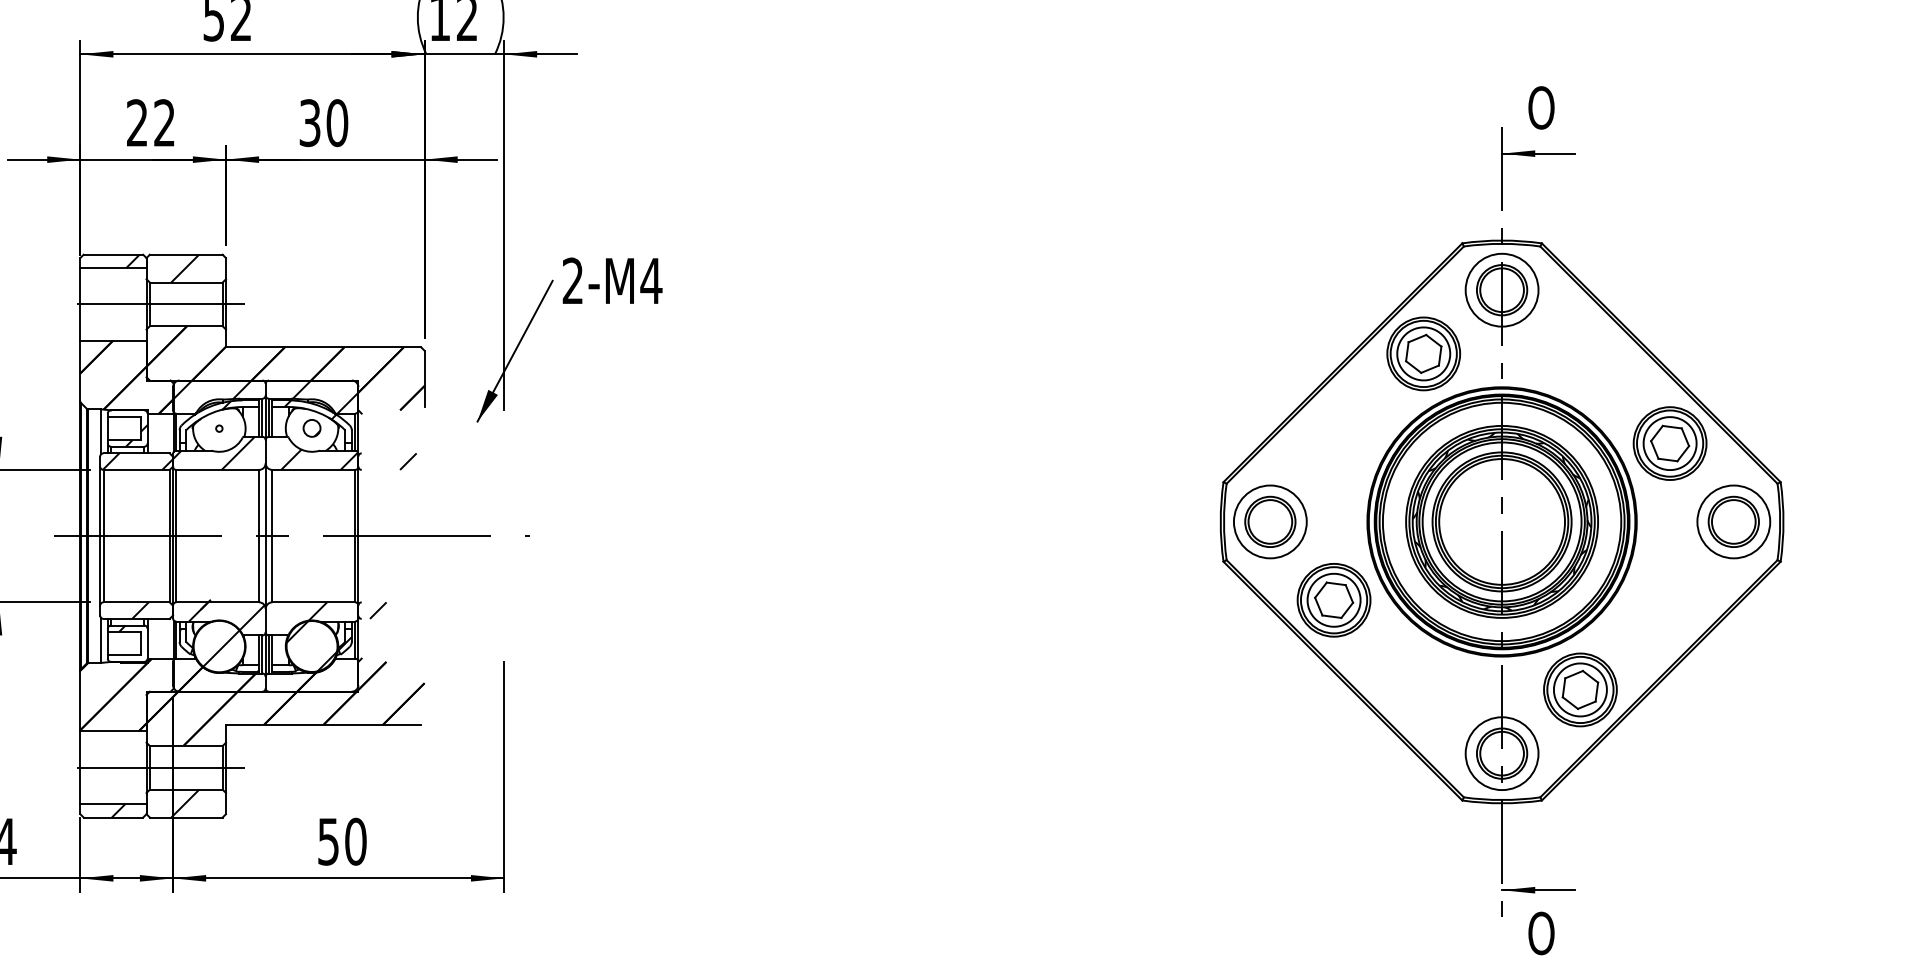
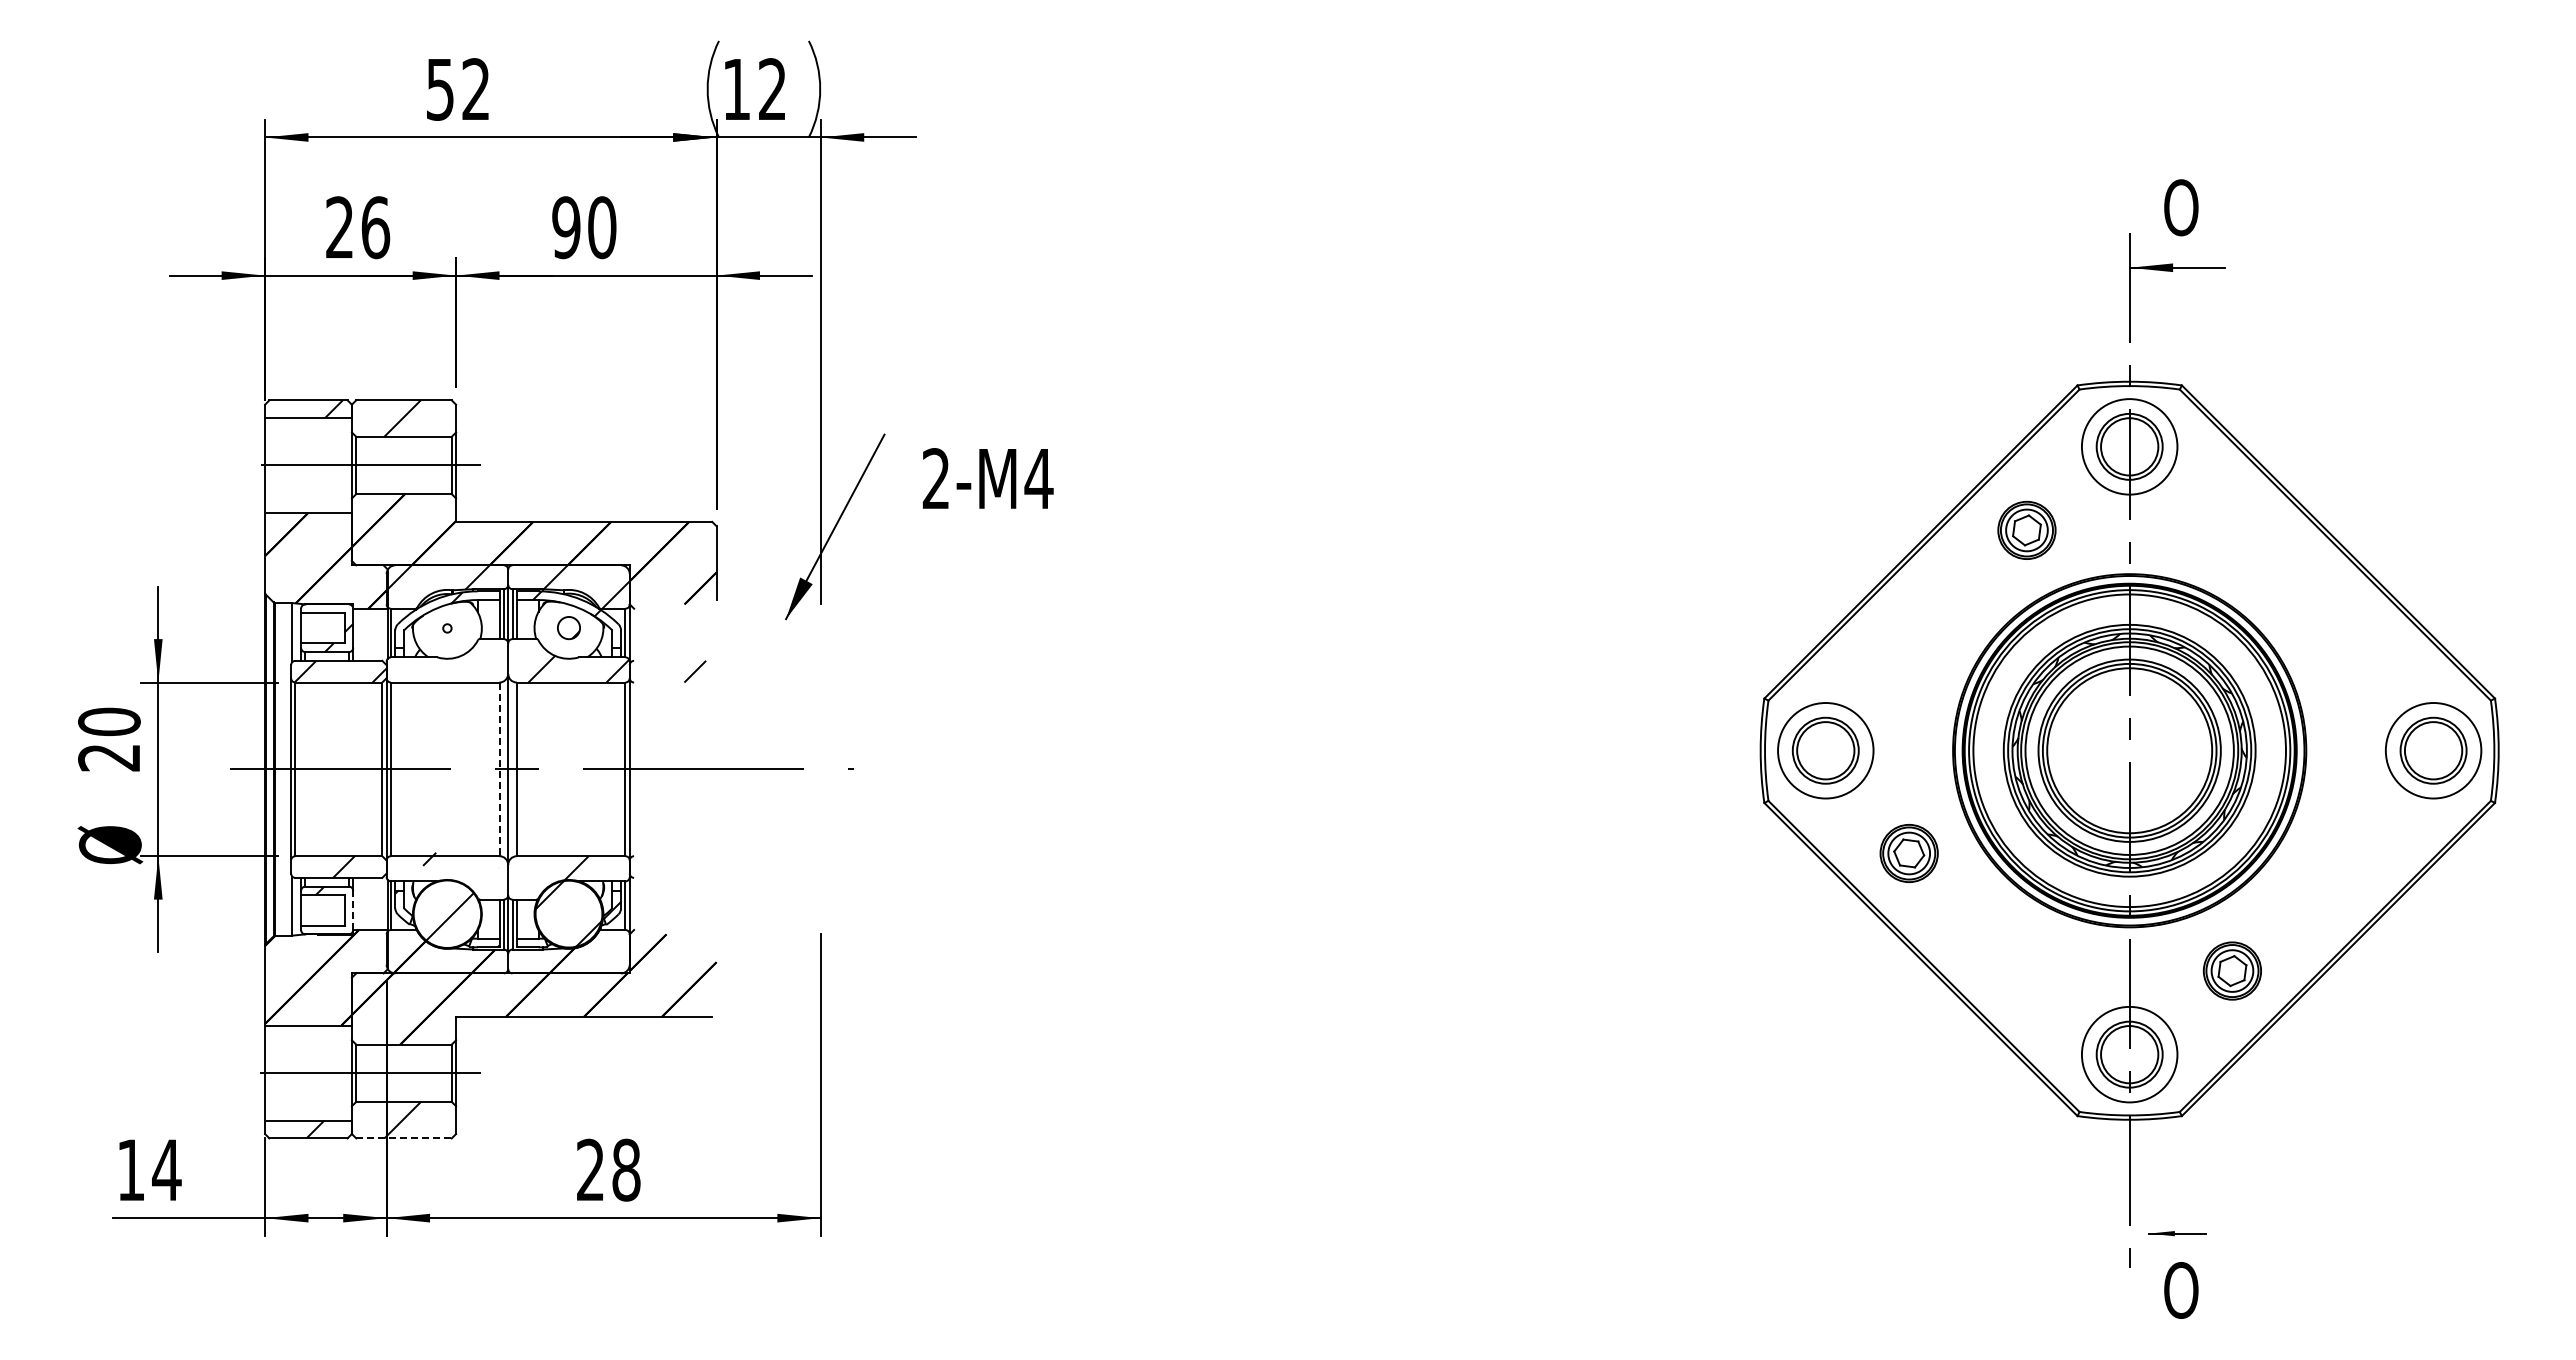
text: (164, 122) -> (375, 227), 22 -> 26
text: (310, 122) -> (566, 227), 30 -> 90
text: (612, 280) -> (987, 478), moved
part: (1423, 353) -> (2026, 530), size x0.6
part: (1669, 443) -> (2349, 647), removed
hatch: (213, 453) -> (439, 660), removed
line: (259, 536) -> (499, 769), solid -> dashed
part: (1333, 600) -> (1908, 853), size x0.6
hatch: (378, 610) -> (655, 866), removed
hatch: (226, 616) -> (456, 874), removed
line: (147, 643) -> (353, 910), solid -> dashed
part: (1580, 689) -> (2232, 970), size x0.6
line: (186, 817) -> (404, 1138), solid -> dashed
text: (342, 841) -> (608, 1169), 50 -> 28
part: (1538, 890) -> (2177, 1233), size x0.6

